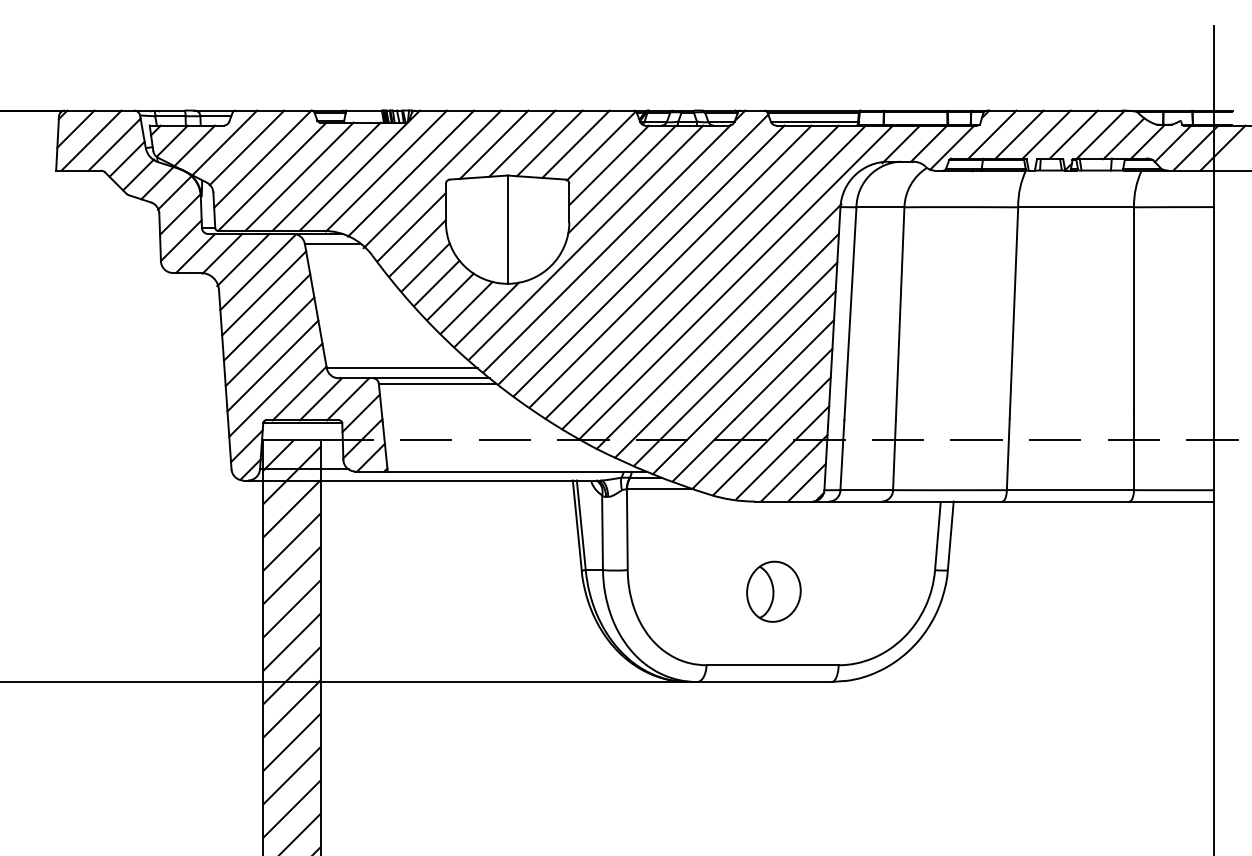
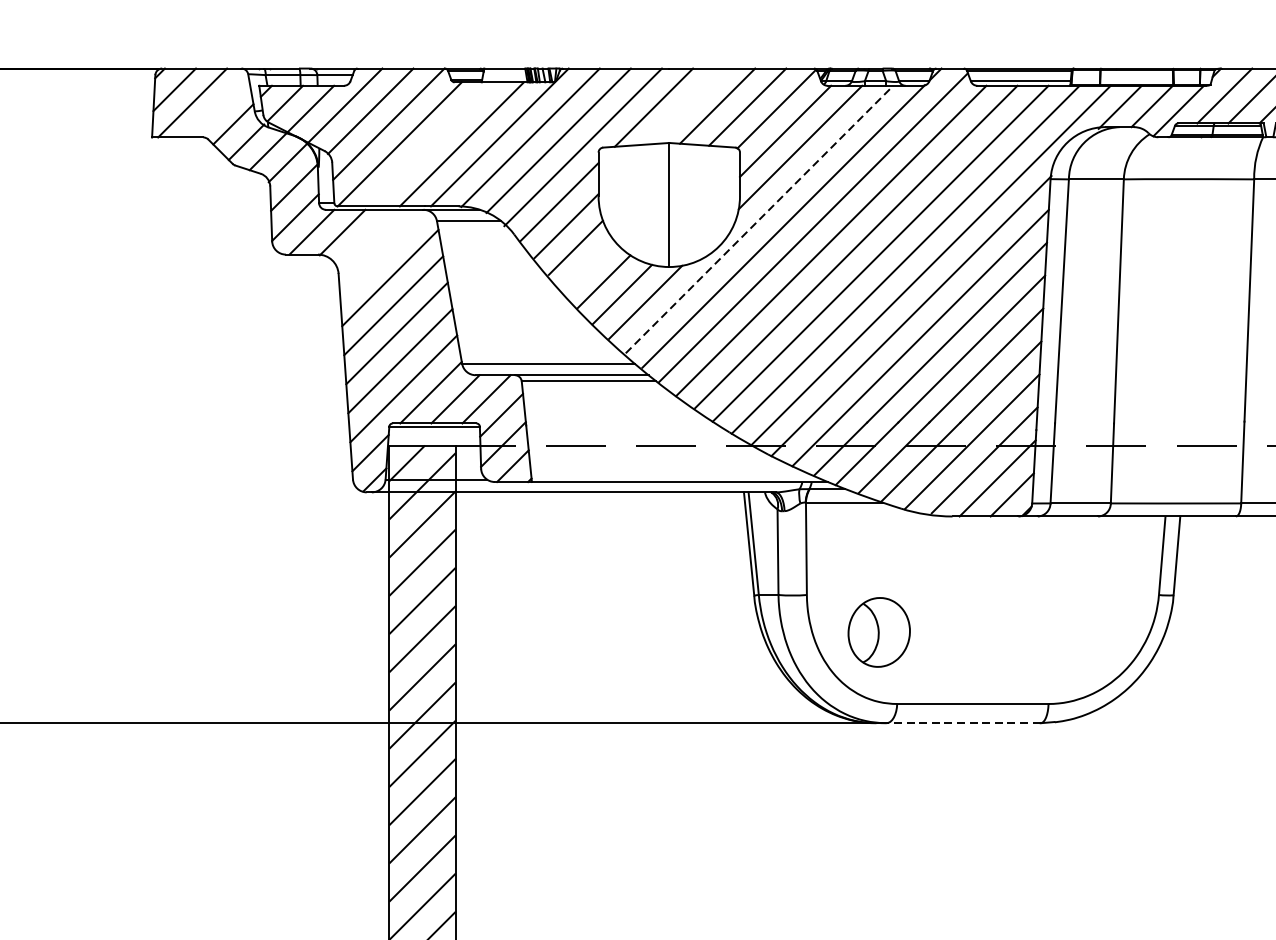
line: (522, 143) -> (686, 106), removed
line: (114, 144) -> (218, 107), removed
line: (299, 176) -> (430, 144), removed
line: (586, 242) -> (759, 219), solid -> dashed
line: (243, 259) -> (366, 239), removed
line: (257, 272) -> (382, 254), removed
line: (436, 282) -> (587, 265), removed
part: (773, 591) -> (878, 632), moved
line: (764, 682) -> (963, 723), solid -> dashed

